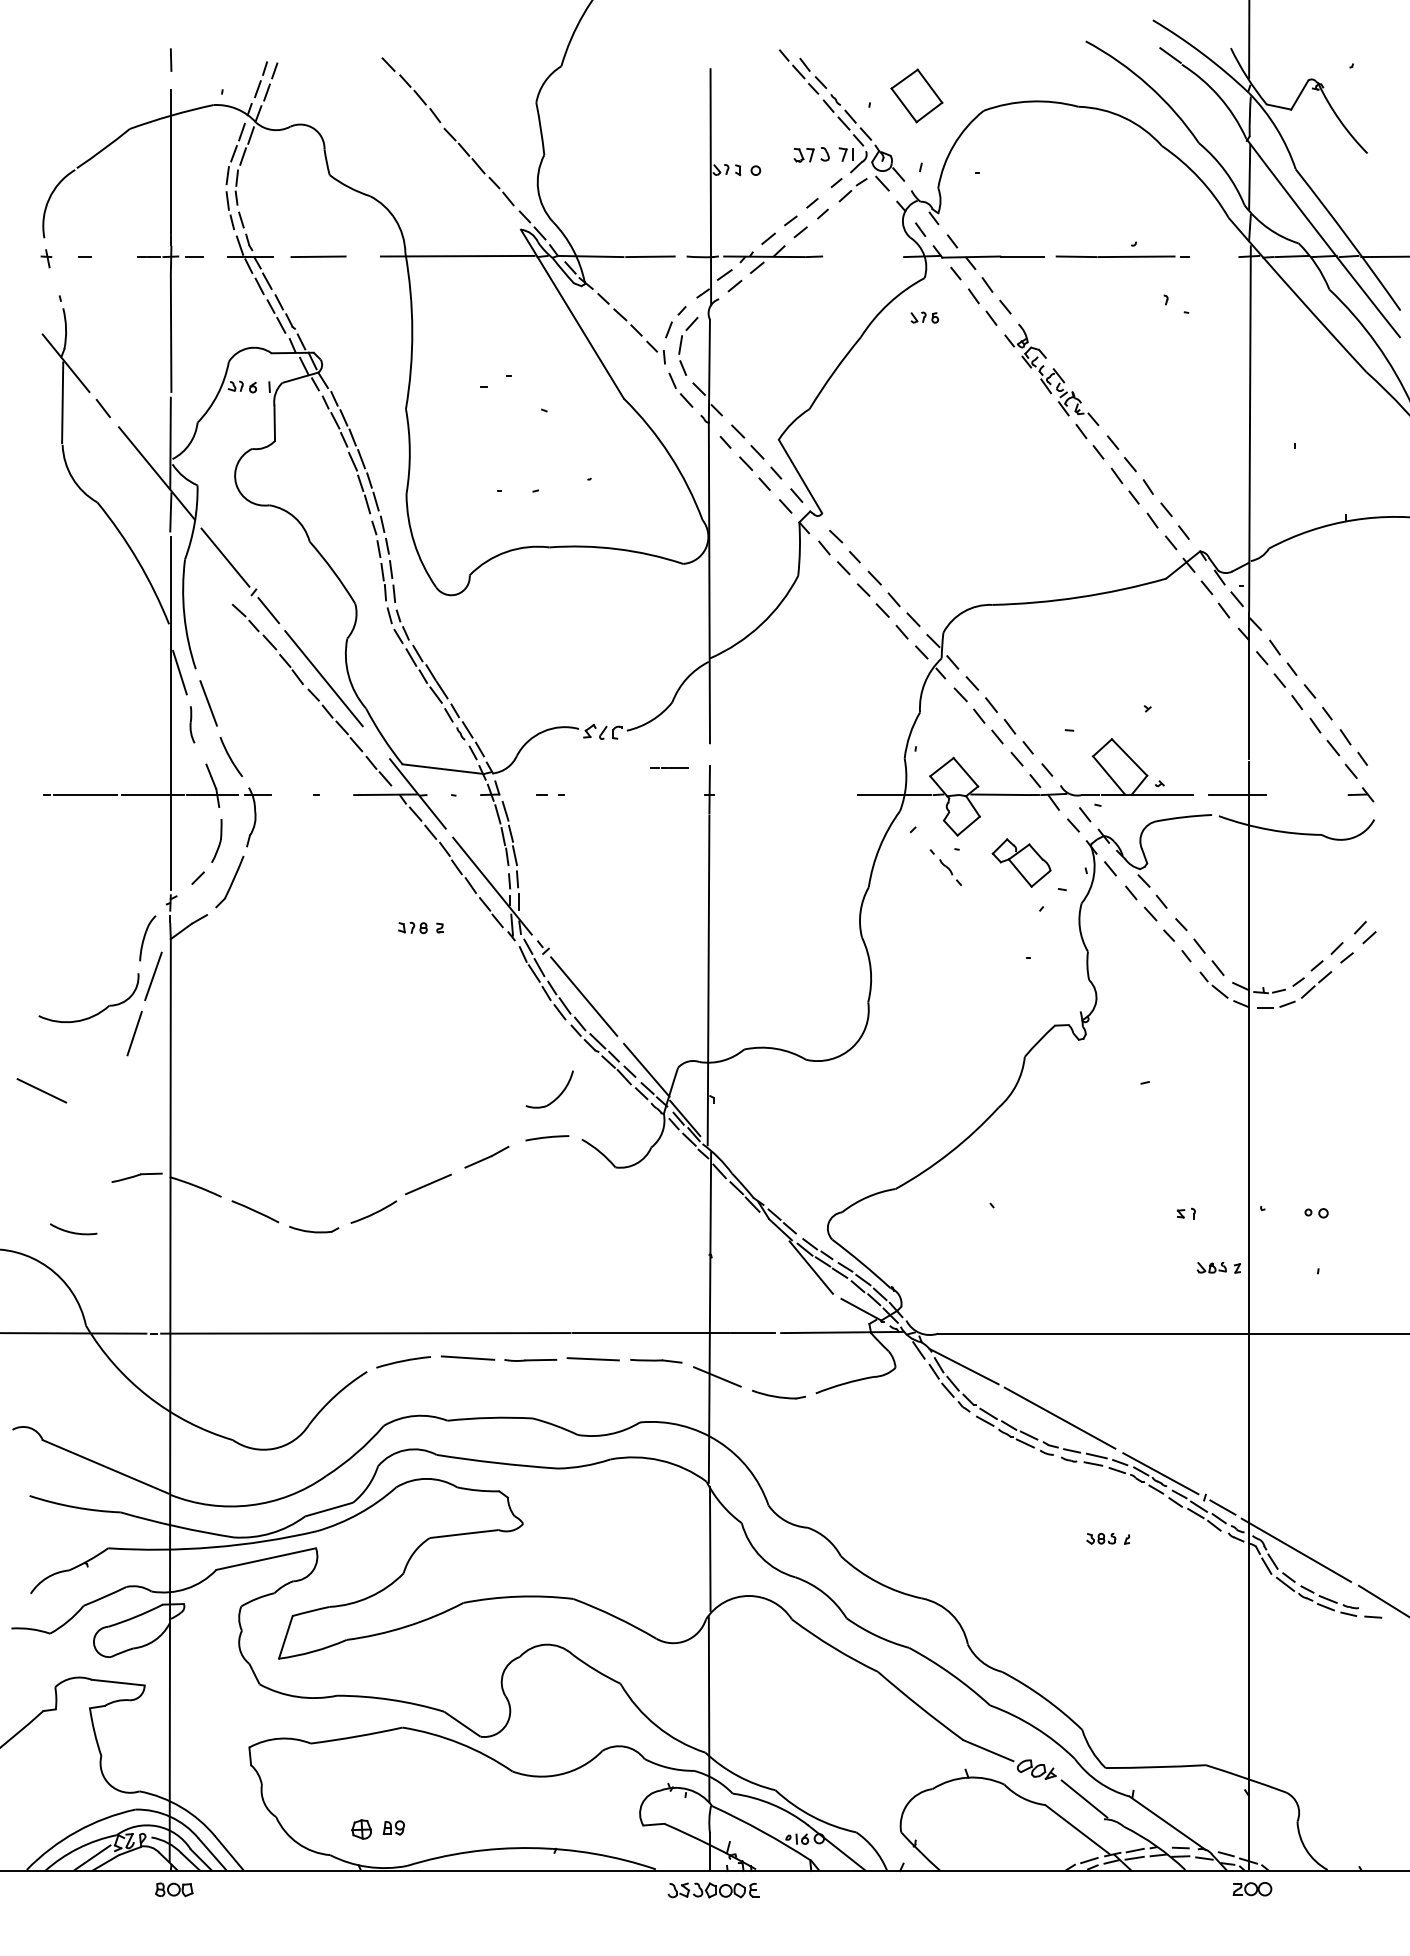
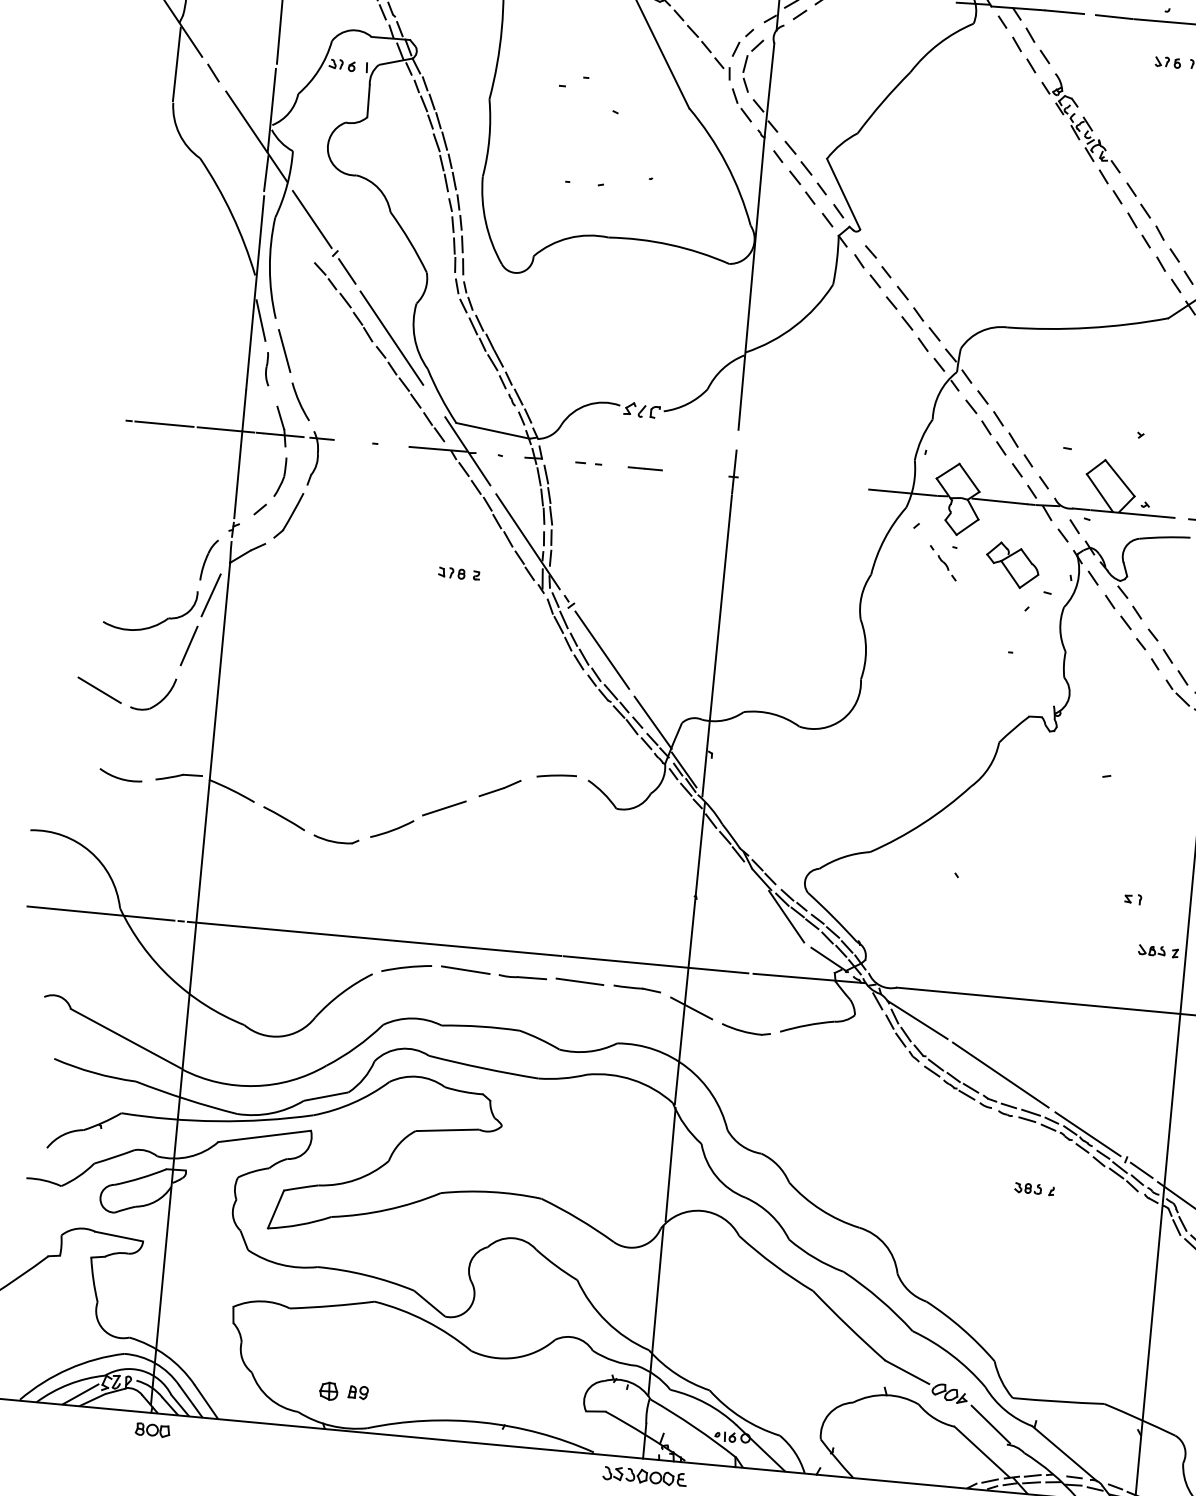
part: (924, 317) -> (1167, 62), moved
line: (669, 767) -> (645, 468), moved
part: (557, 1096) -> (159, 701), moved
arc: (72, 1231) -> (119, 777), moved

